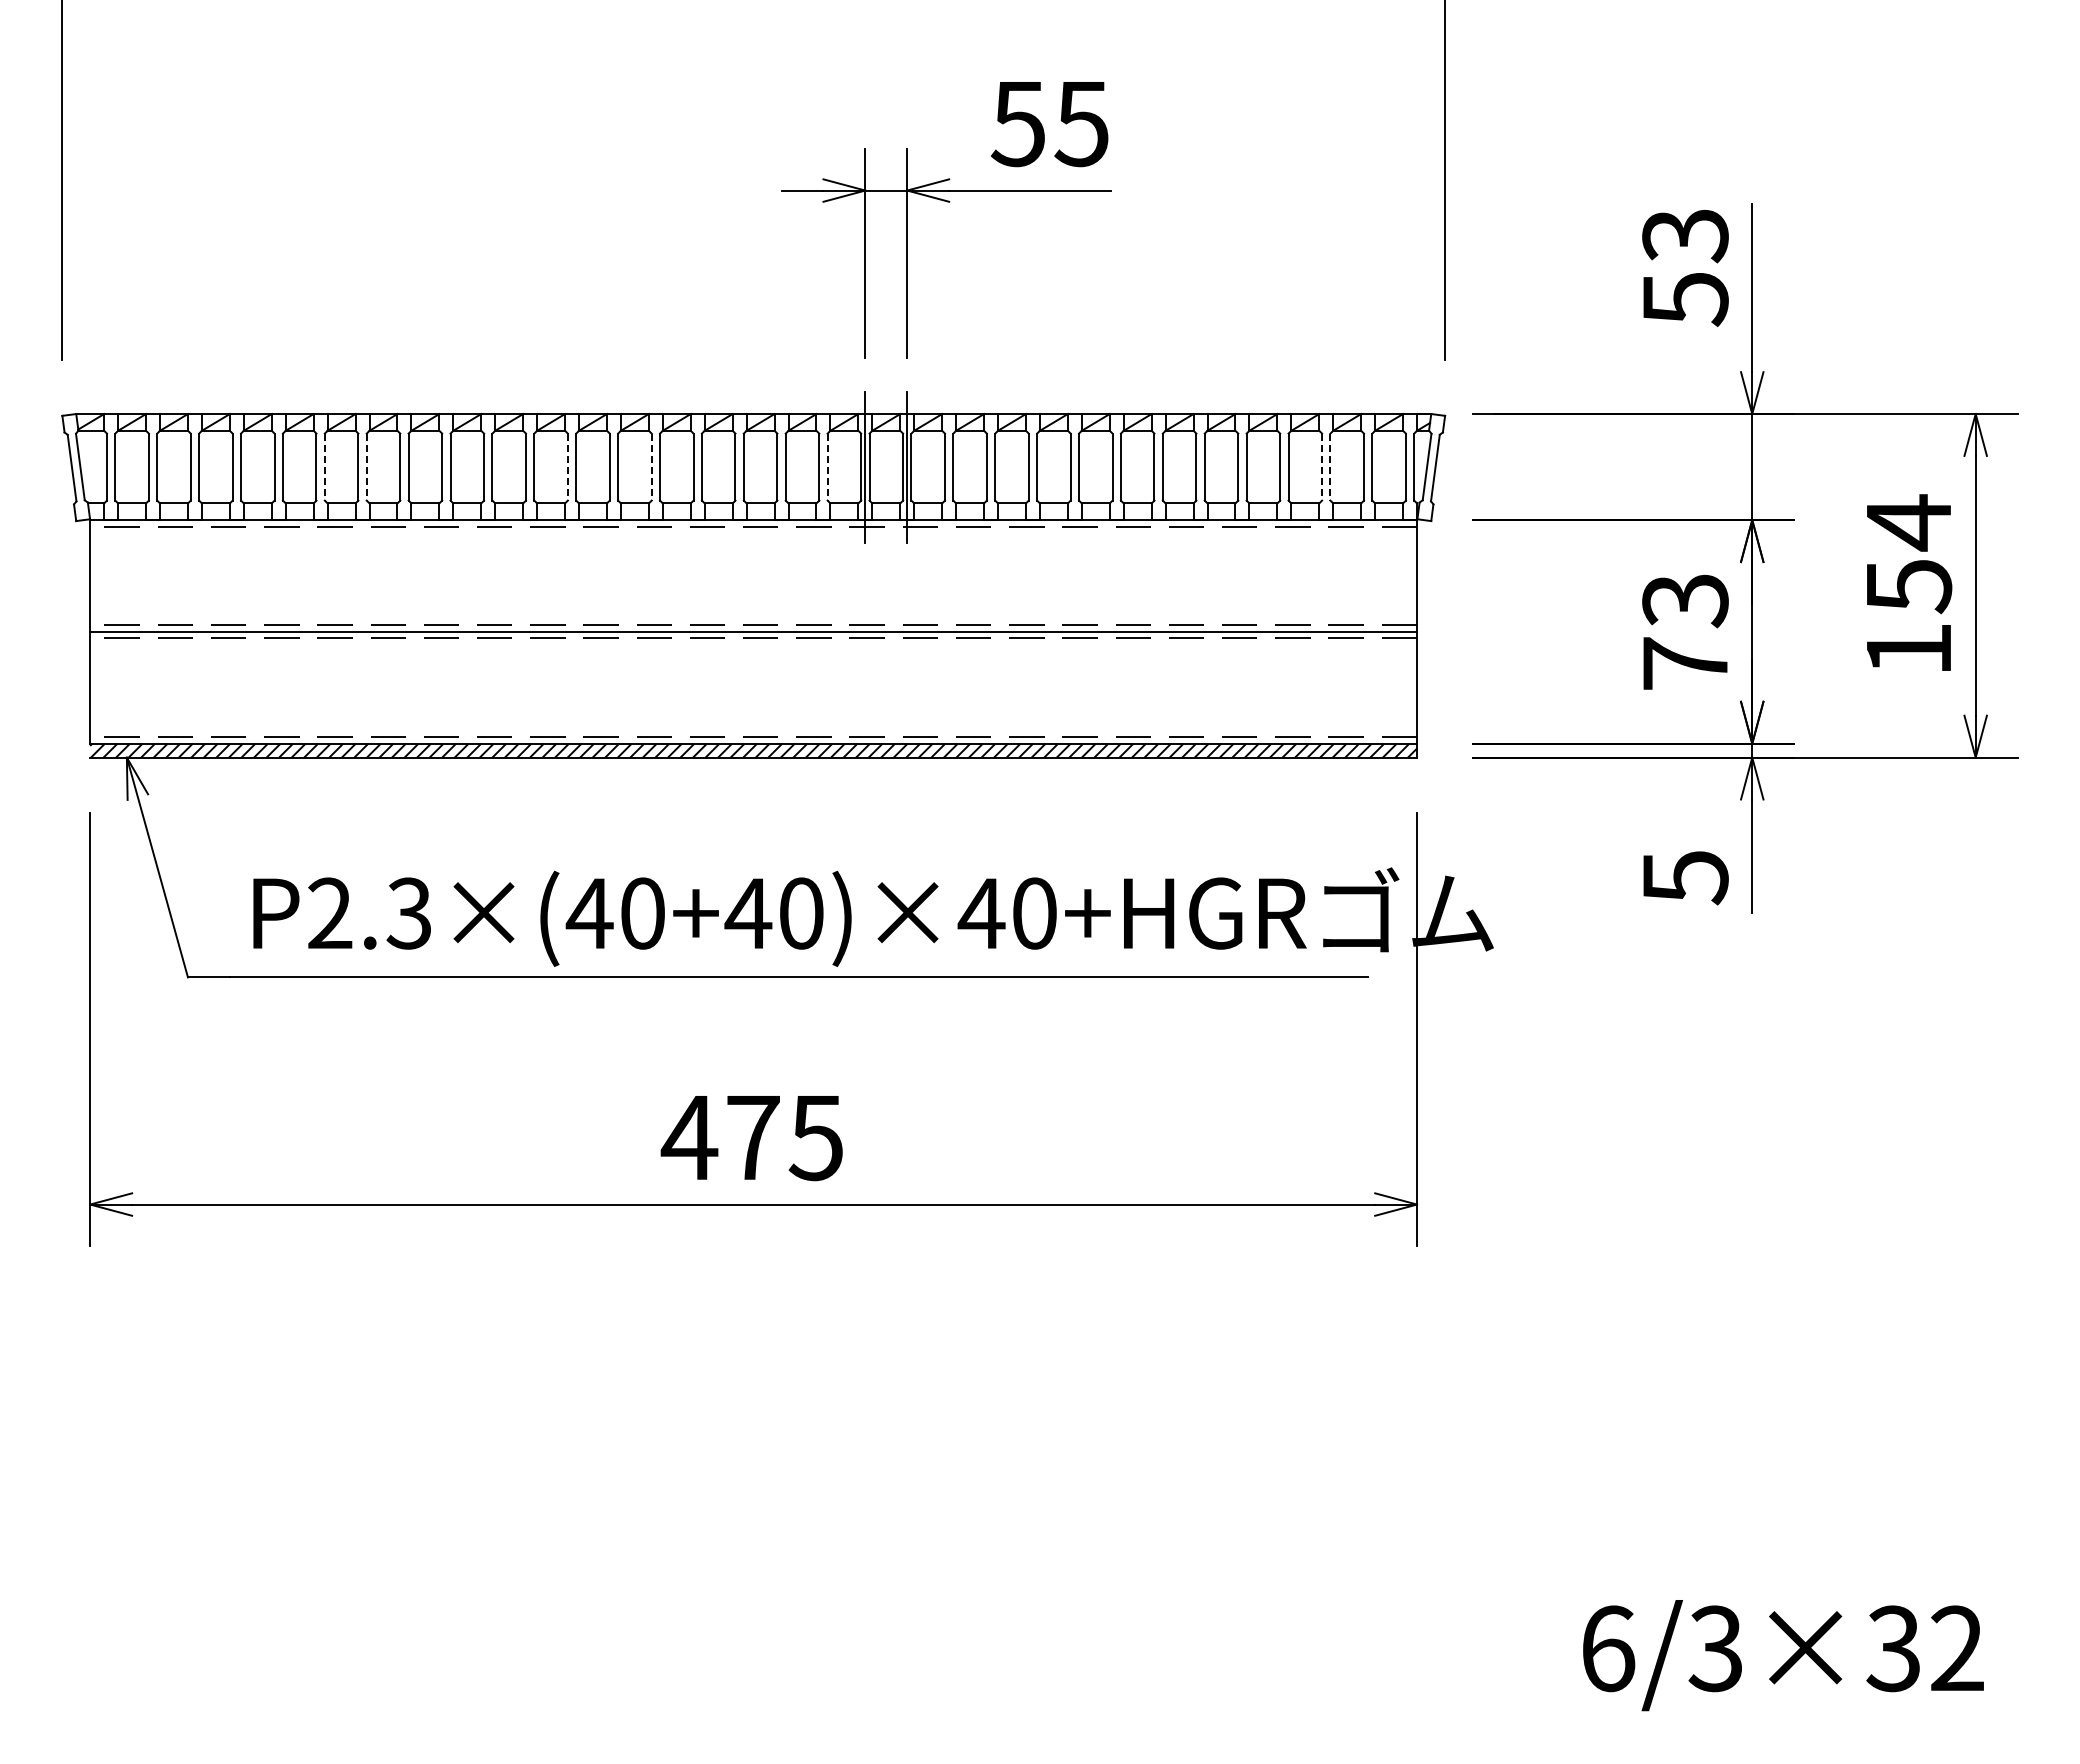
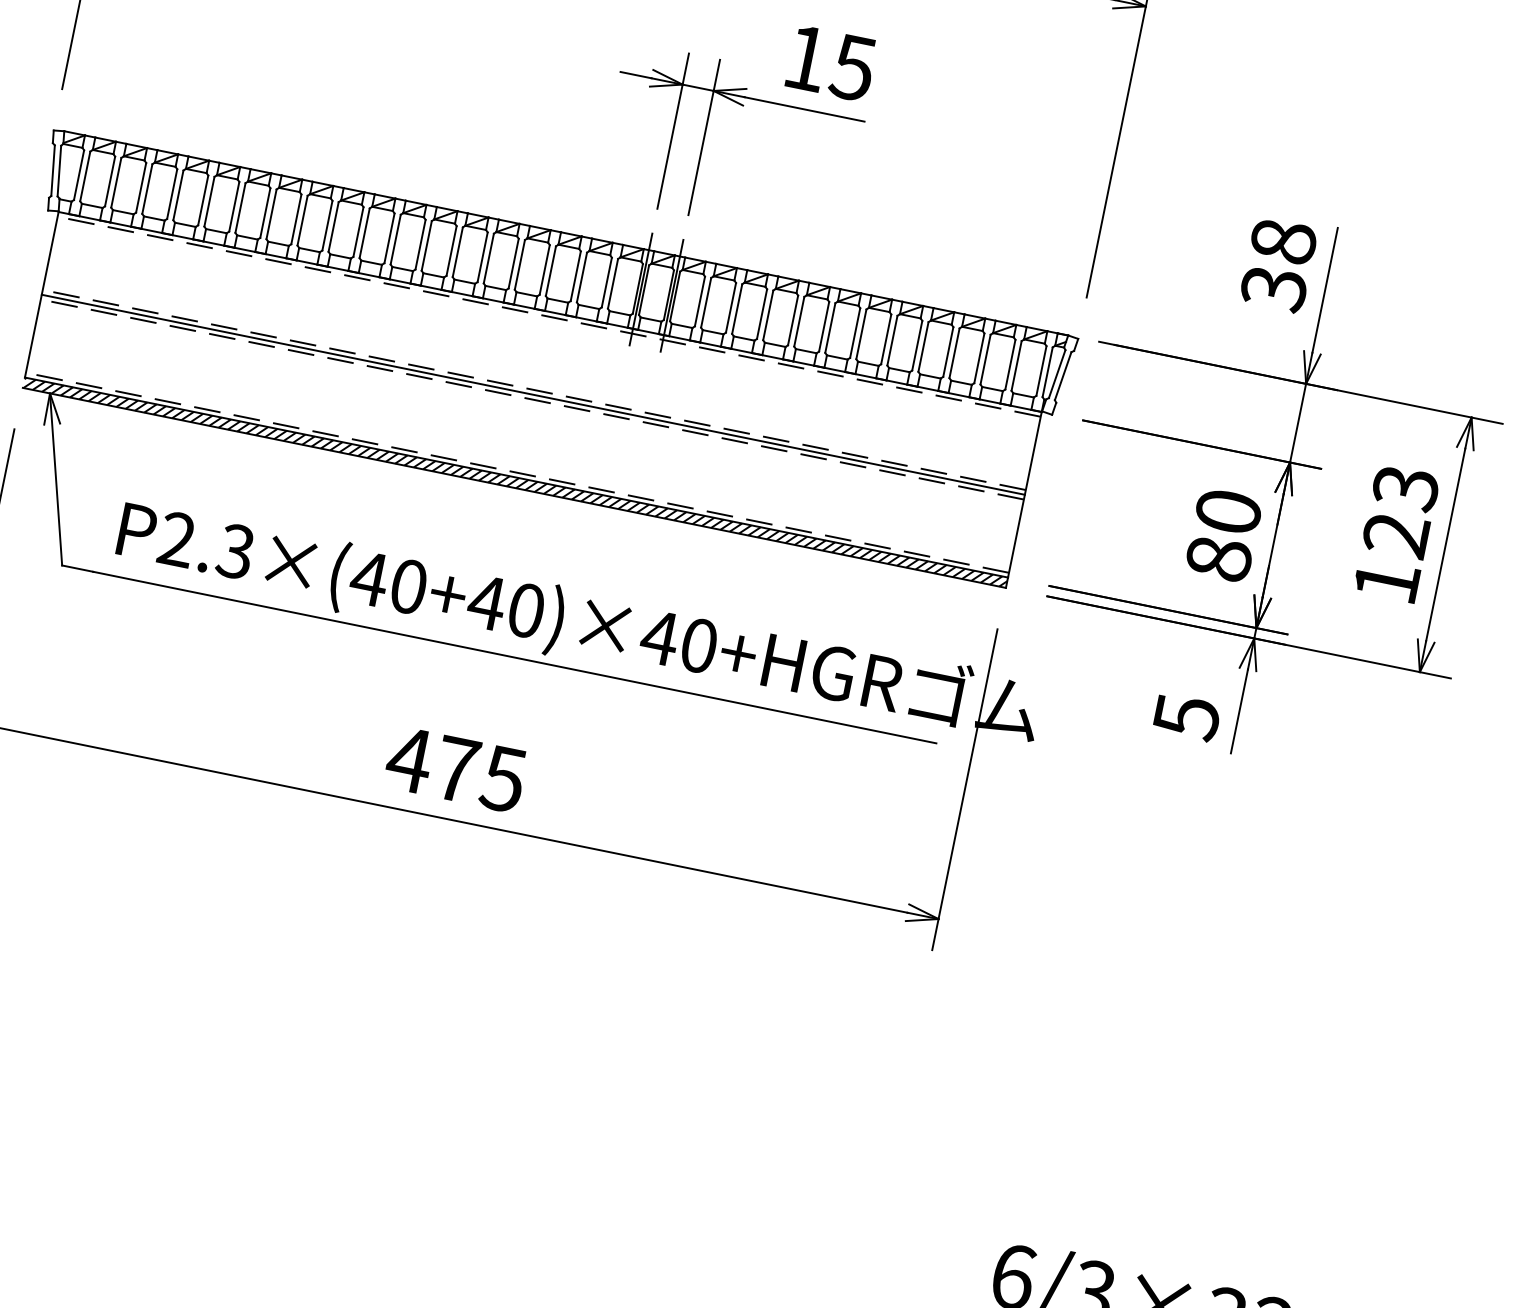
text: (1017, 124) -> (805, 58), 55 -> 15
text: (1685, 267) -> (1278, 265), 53 -> 38
line: (324, 467) -> (240, 208), dashed -> solid
line: (366, 467) -> (271, 214), dashed -> solid
line: (567, 467) -> (420, 244), dashed -> solid
line: (651, 467) -> (482, 257), dashed -> solid
line: (827, 467) -> (612, 284), dashed -> solid
line: (1322, 467) -> (979, 358), dashed -> solid
line: (1330, 467) -> (985, 359), dashed -> solid
text: (1908, 554) -> (1400, 511), 154 -> 123
text: (1685, 632) -> (1223, 535), 73 -> 80

